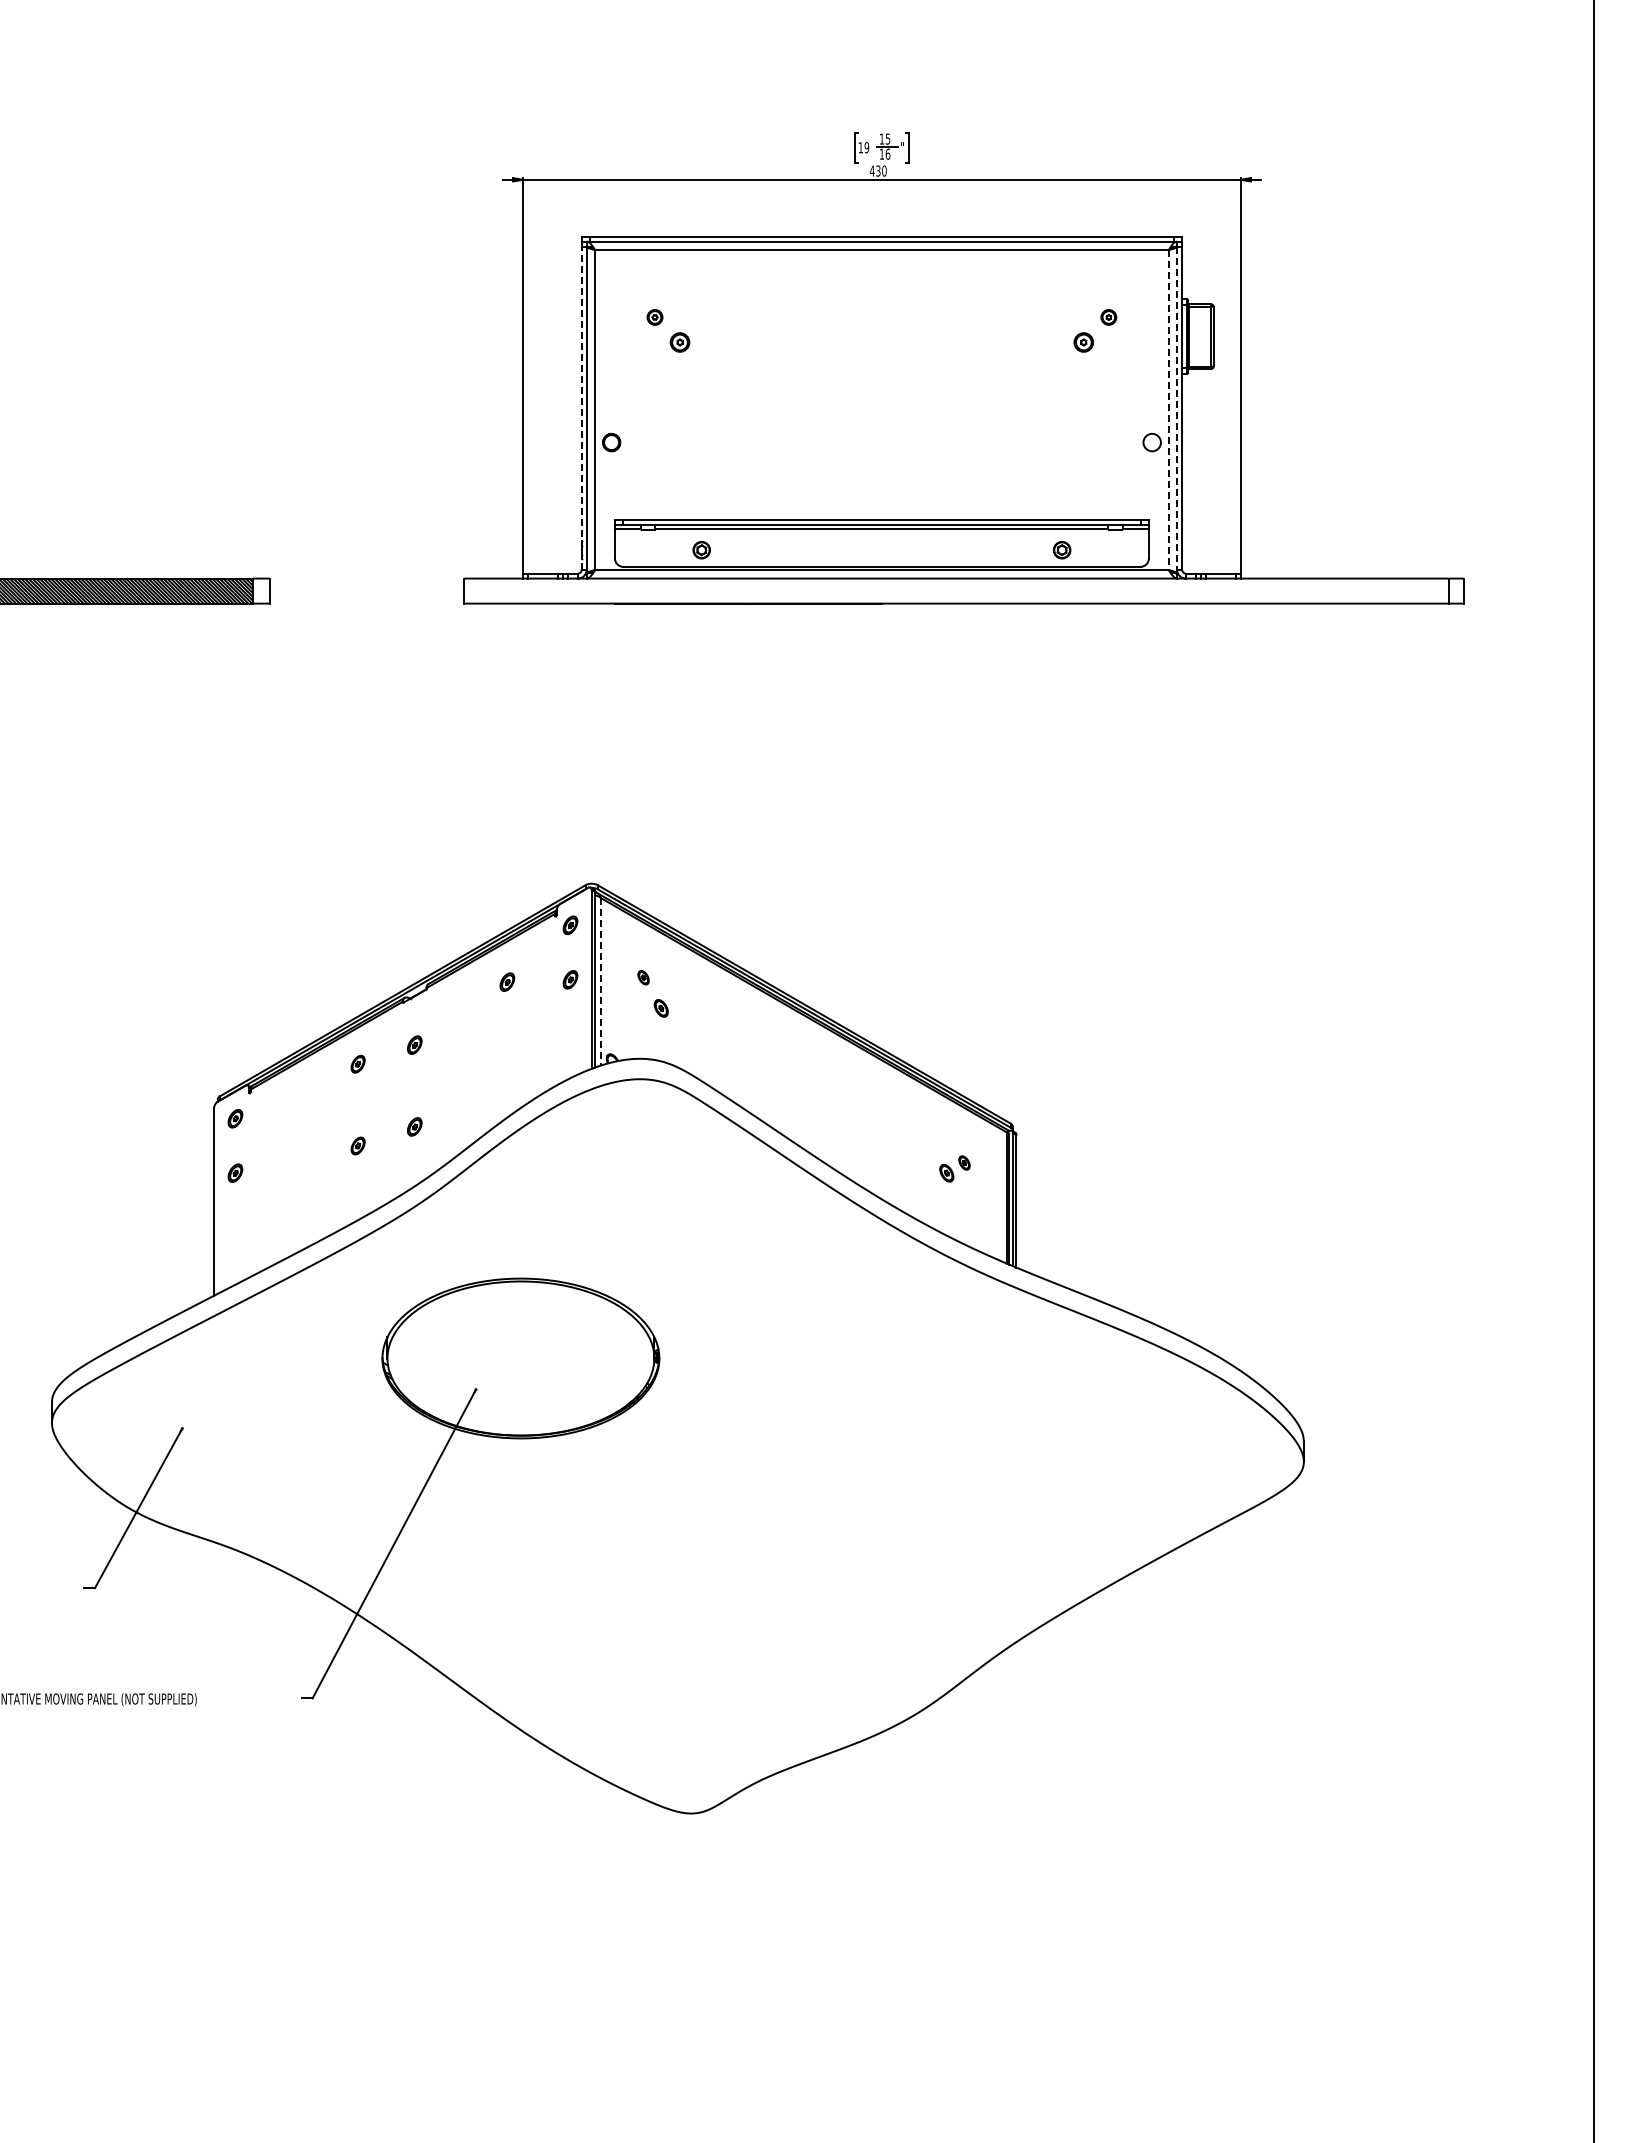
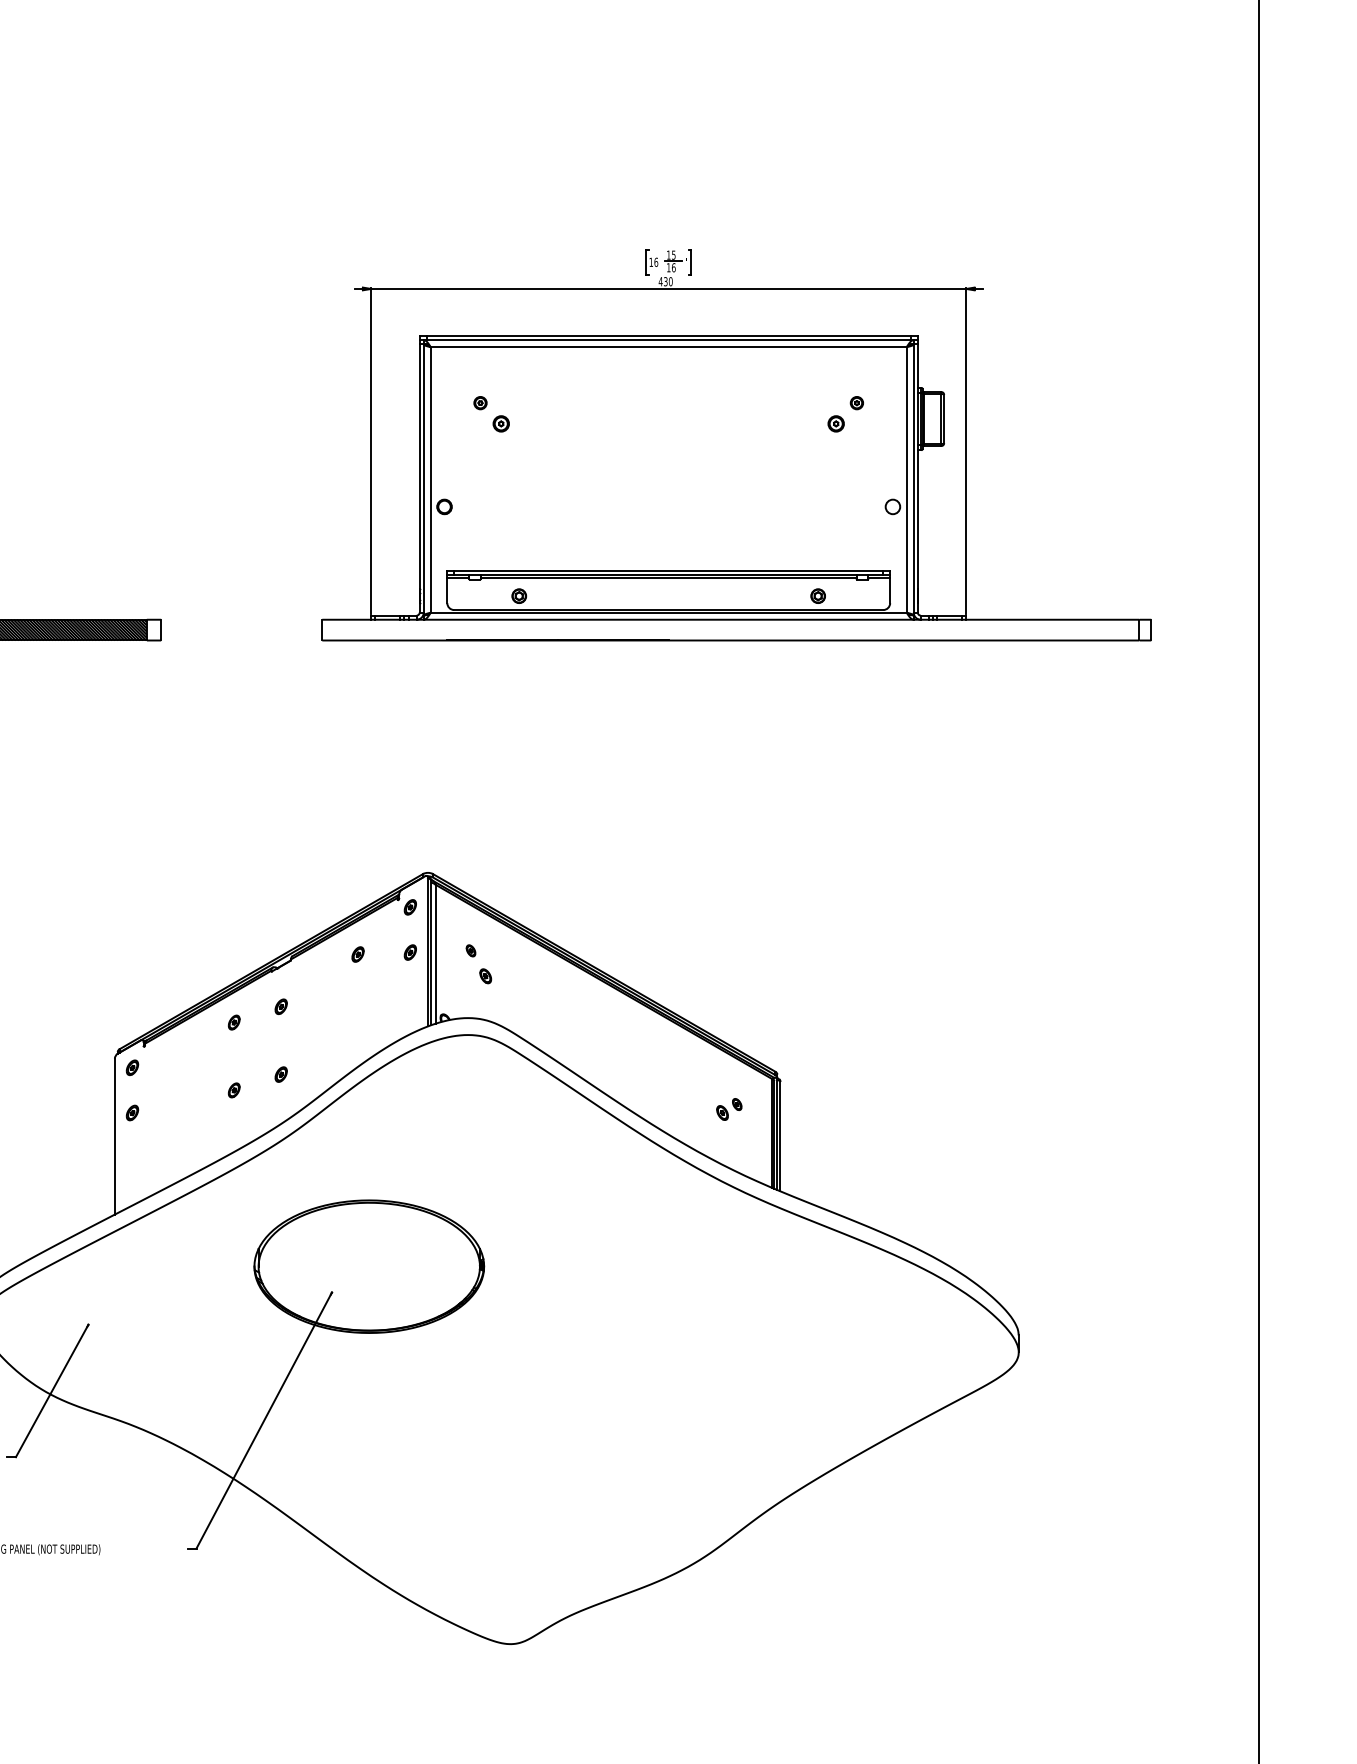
text: (866, 147) -> (655, 262), 19 -> 16
line: (581, 408) -> (419, 478), dashed -> solid
line: (1177, 408) -> (913, 478), dashed -> solid
line: (1168, 410) -> (906, 480), dashed -> solid
line: (601, 981) -> (436, 953), dashed -> solid

